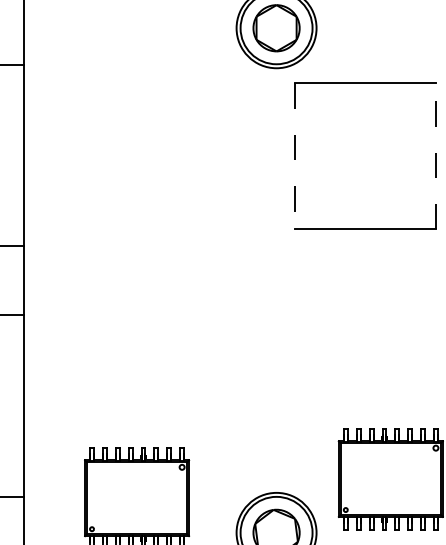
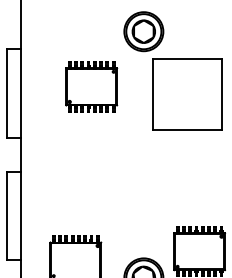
part: (169, 140) -> (91, 86), added
line: (294, 156) -> (152, 94), dashed -> solid
line: (435, 156) -> (221, 94), dashed -> solid

